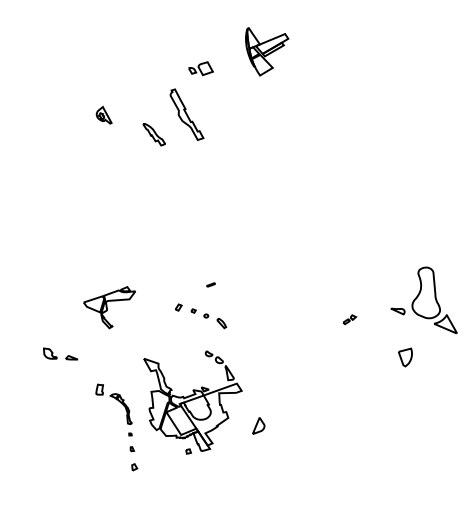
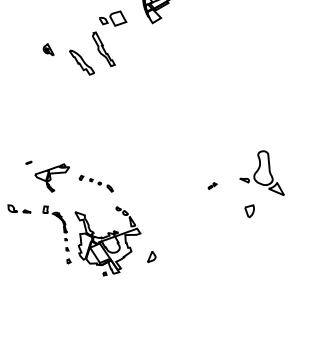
part: (201, 68) -> (113, 18), size x1.67
part: (153, 134) -> (81, 62), size x1.67
part: (210, 284) -> (28, 162), moved
part: (199, 315) -> (95, 183), moved
part: (126, 423) -> (63, 232), moved

